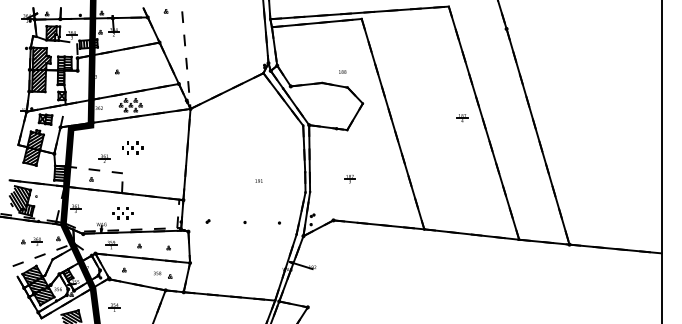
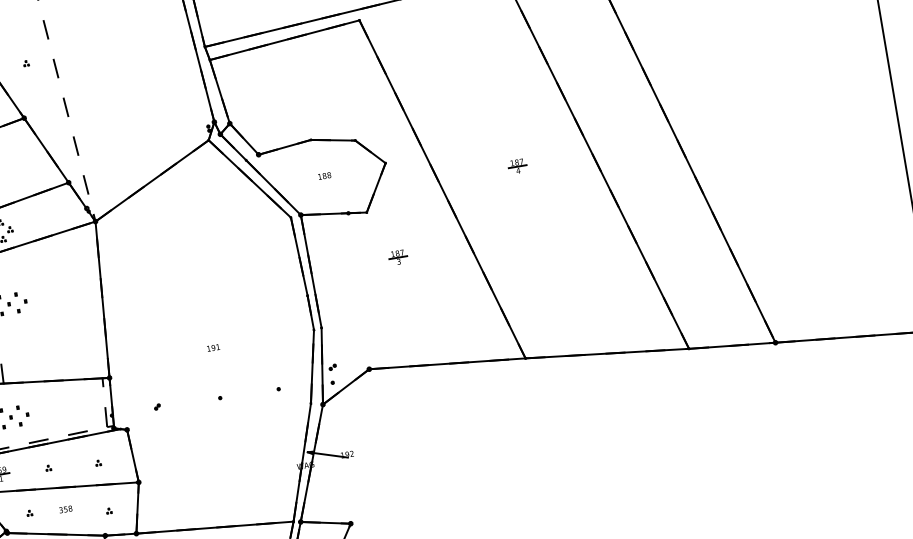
text: (342, 71) -> (324, 175), moved
part: (462, 118) -> (517, 166), moved
part: (349, 179) -> (397, 258), moved
text: (258, 180) -> (212, 347), moved
text: (157, 273) -> (65, 509), moved

